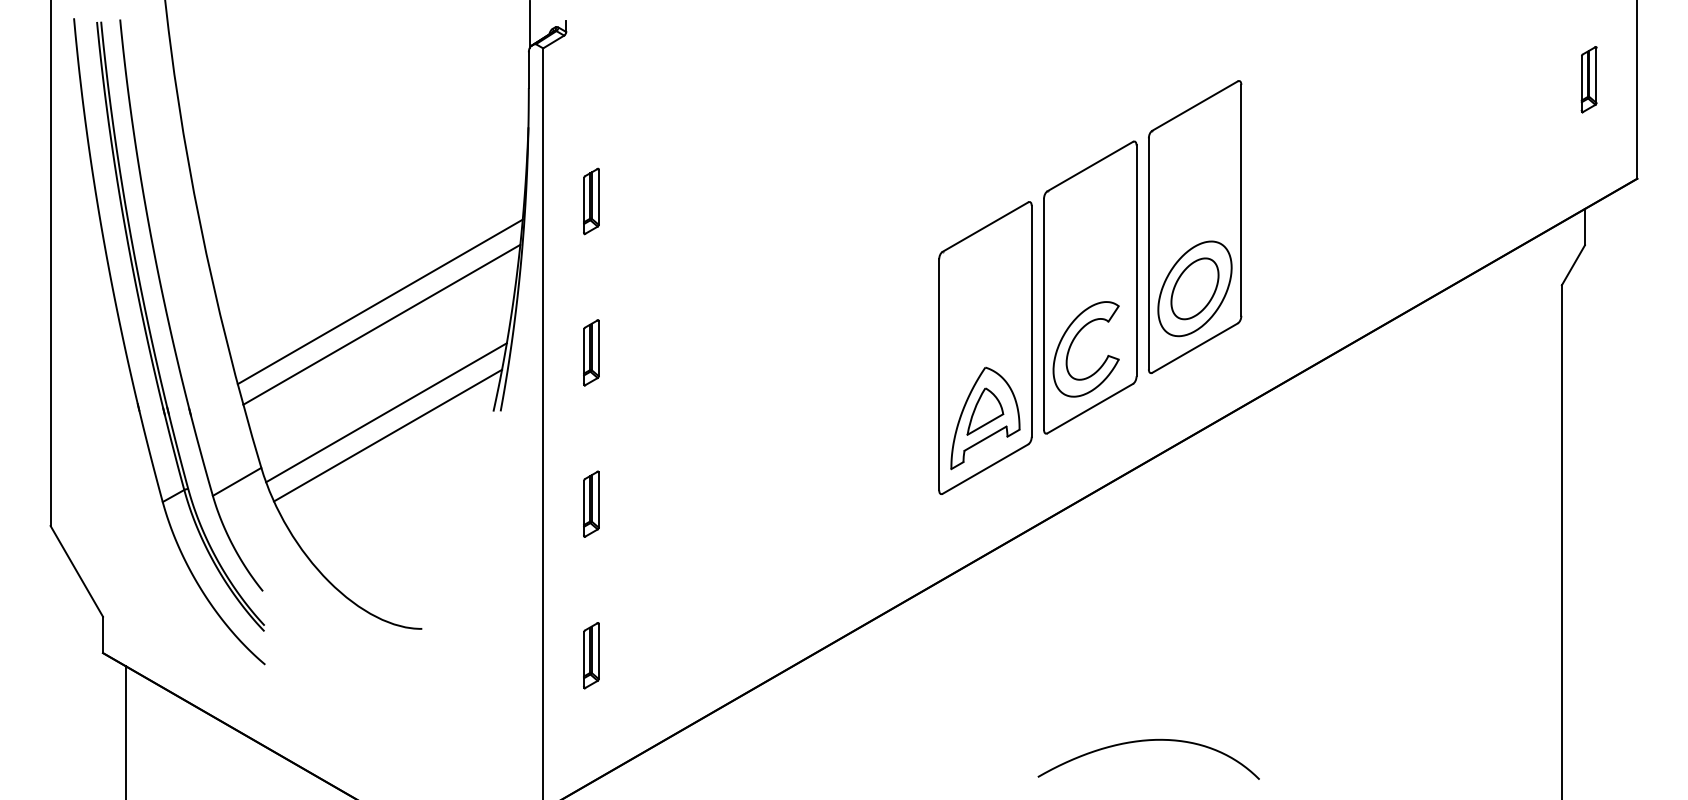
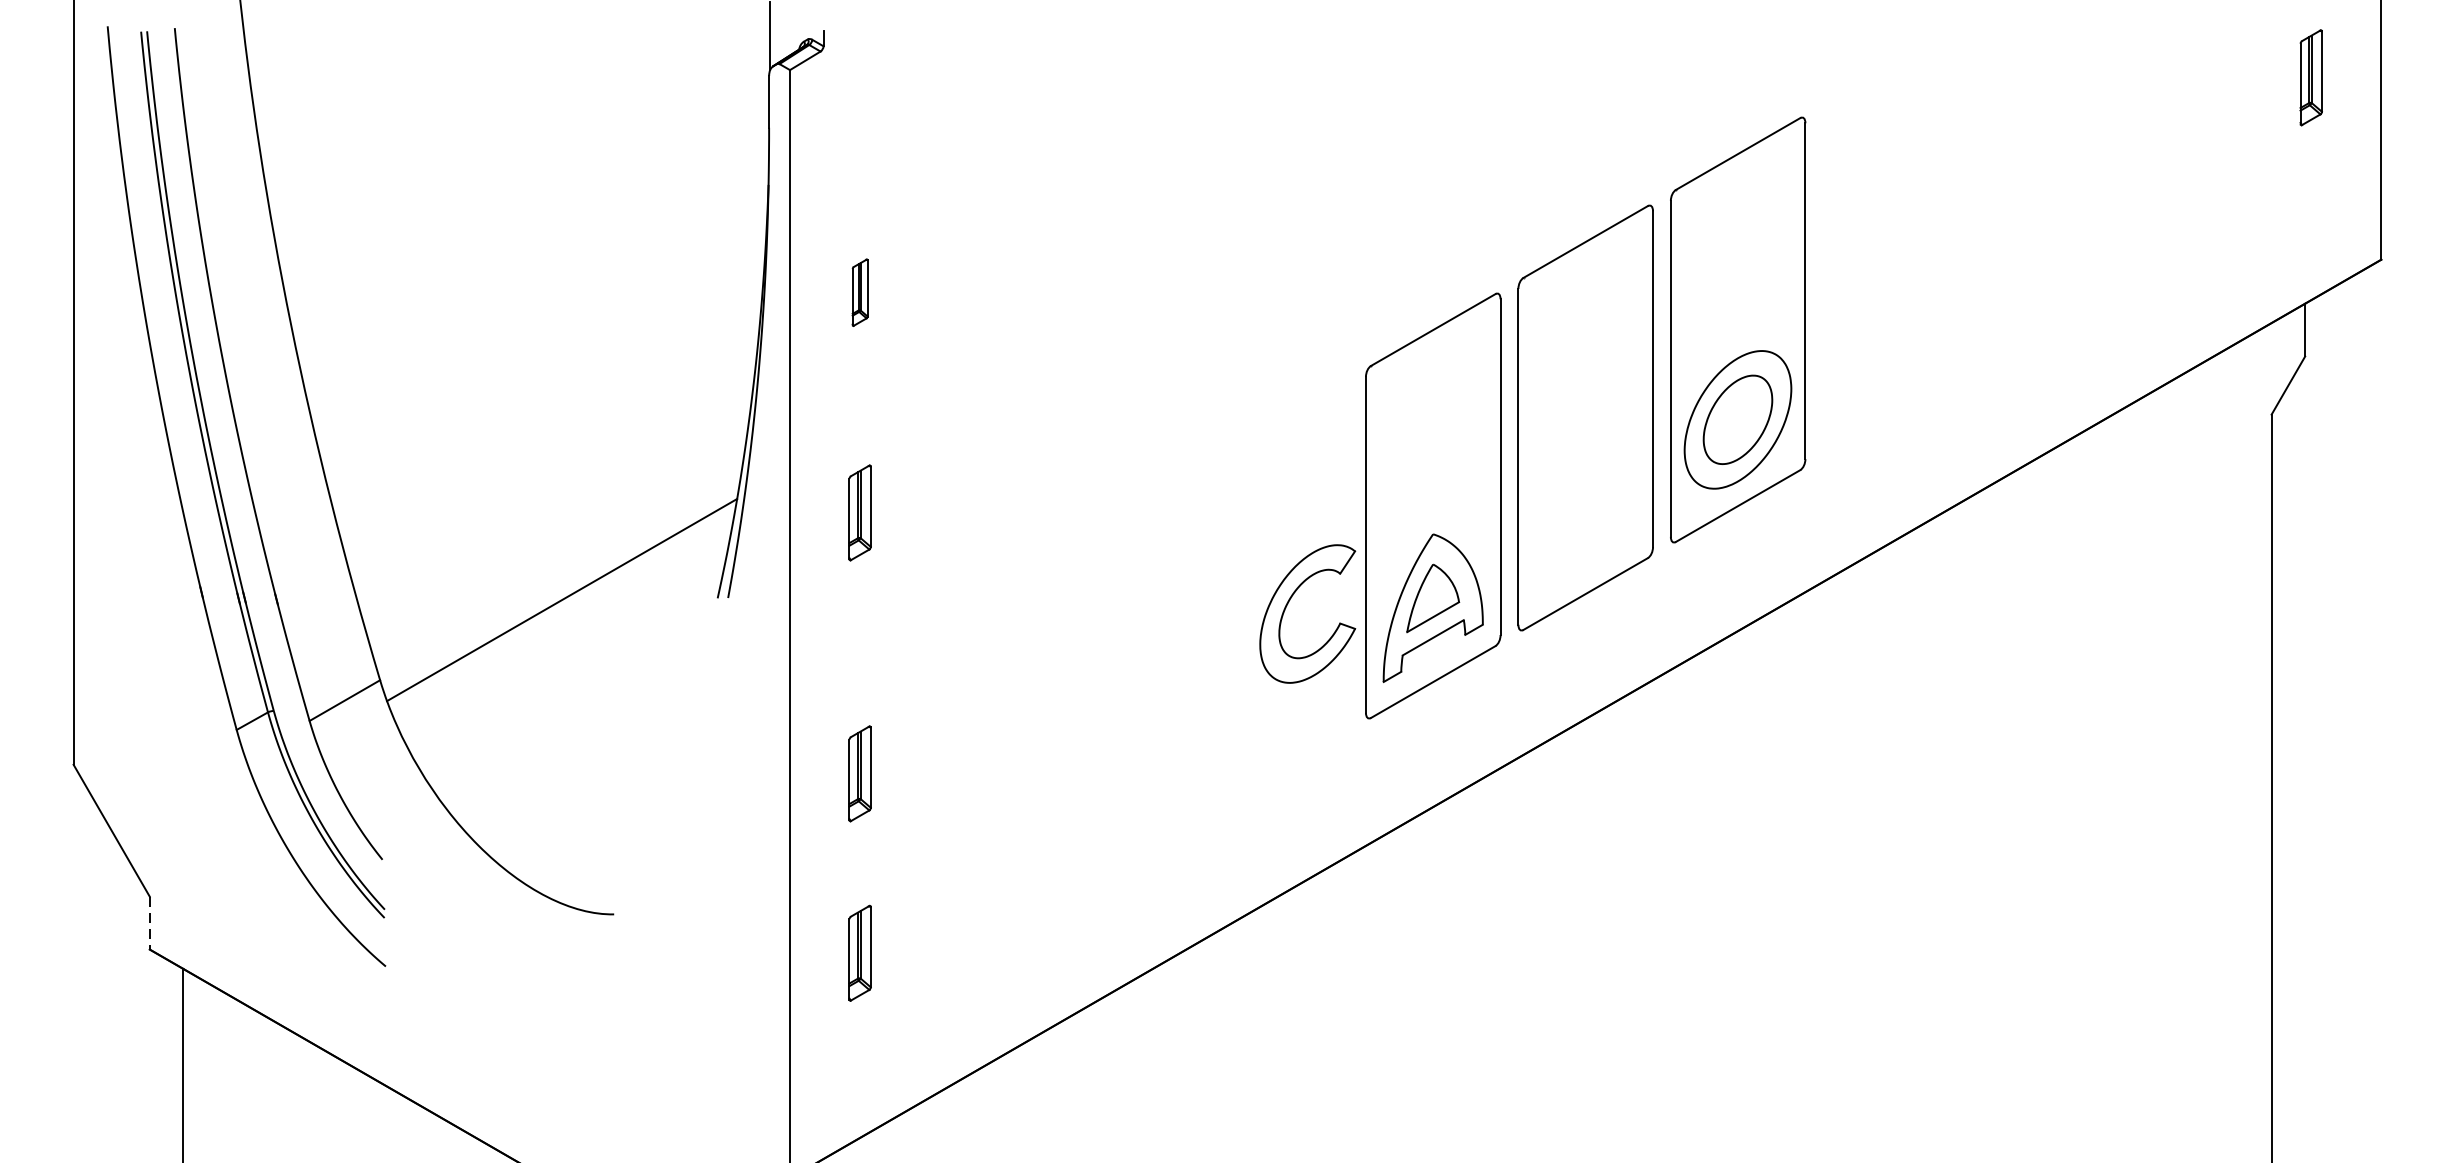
part: (1588, 79) -> (2310, 77), moved
part: (591, 201) -> (860, 292), size x0.7
line: (379, 301) -> (551, 438), removed
line: (381, 324) -> (554, 471), removed
part: (1073, 342) -> (1289, 604), moved
line: (387, 435) -> (563, 633), removed
part: (591, 503) -> (860, 772), moved
line: (103, 635) -> (150, 924), solid -> dashed
curve: (1148, 741) -> (1670, 1078), removed

